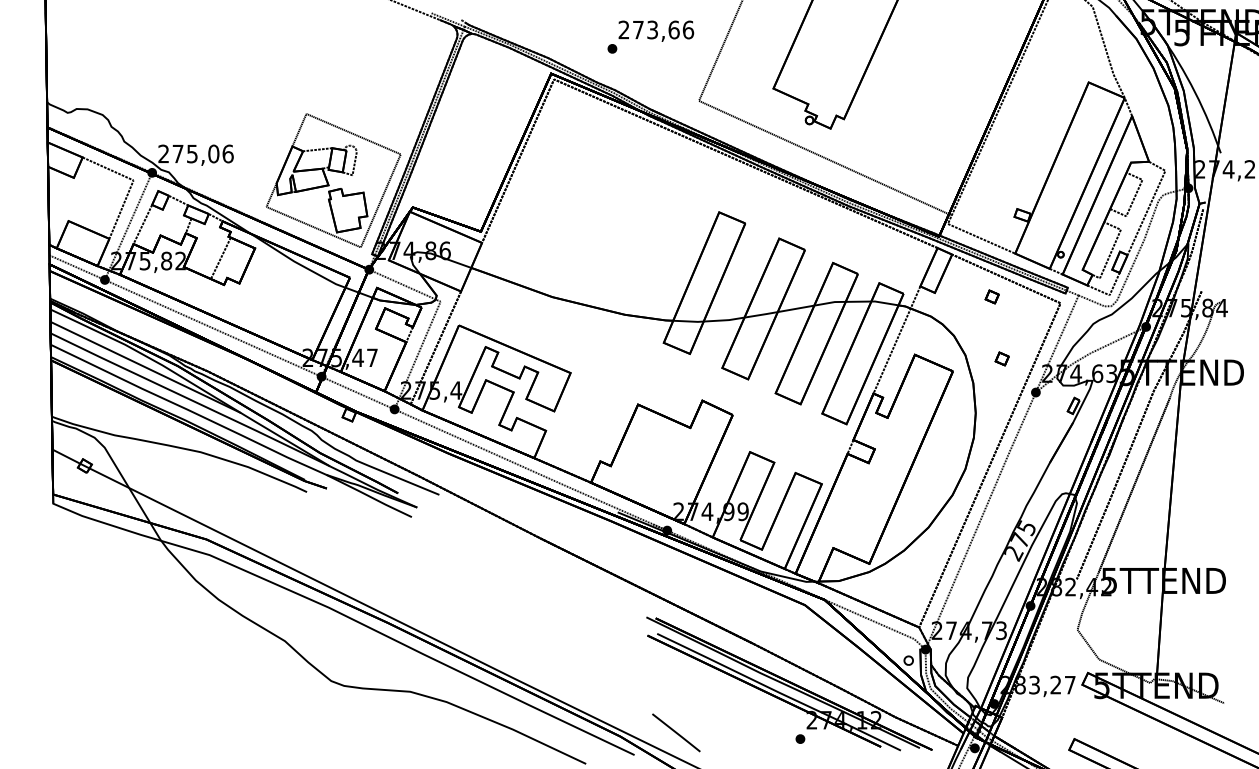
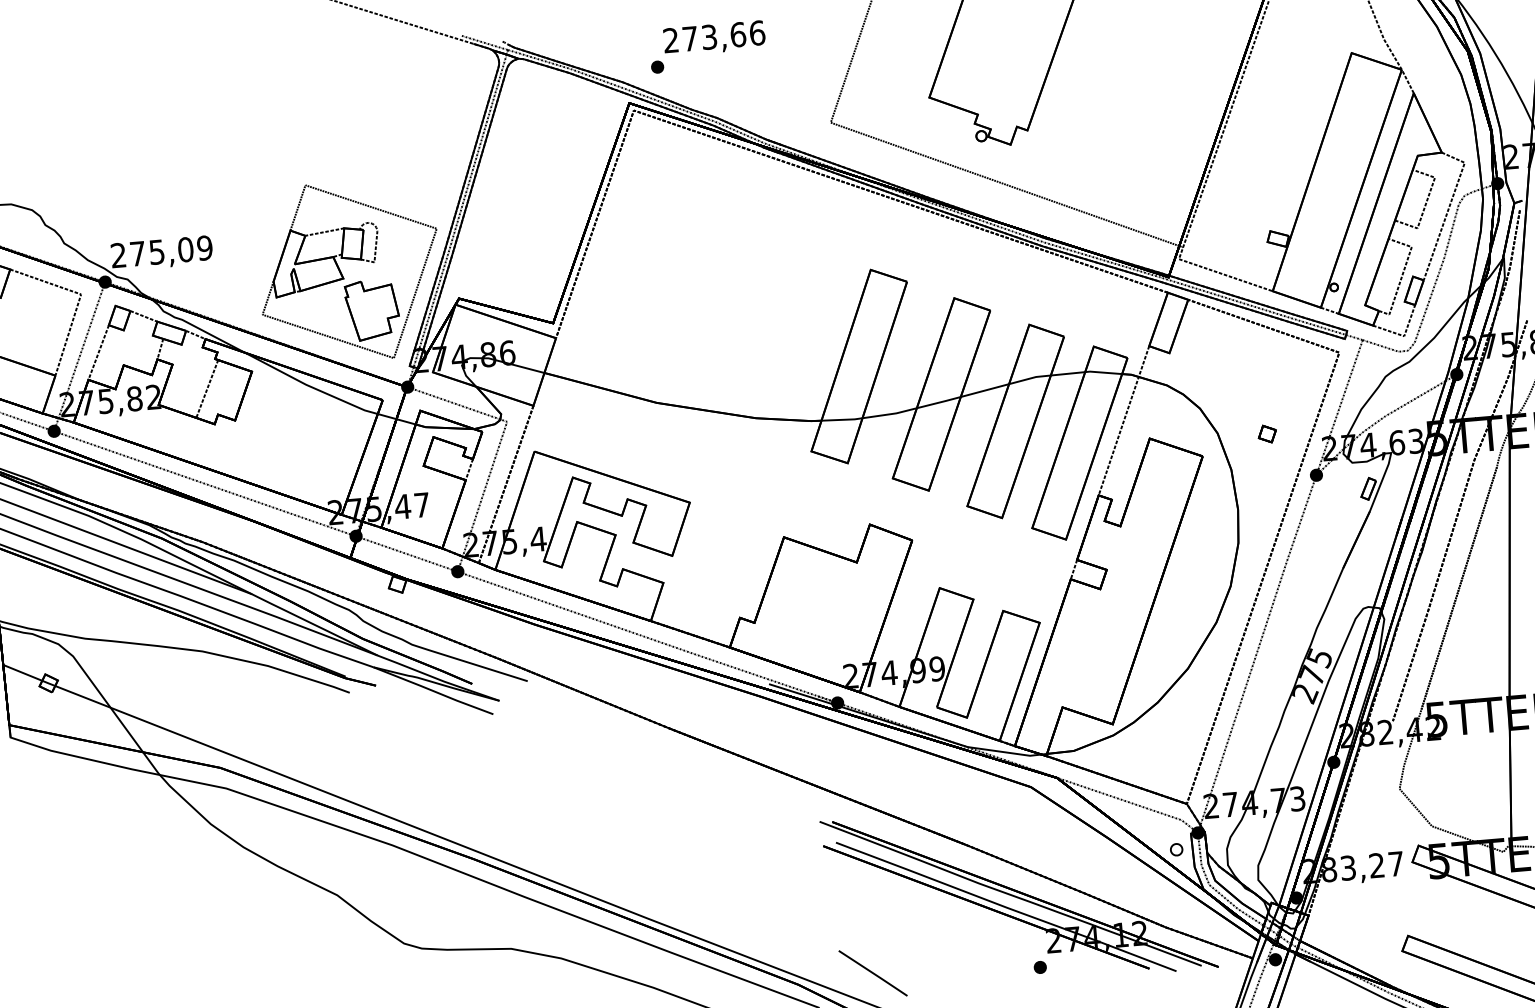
text: (650, 36) -> (707, 46), moved
text: (227, 153) -> (204, 247), 275,06 -> 275,09
part: (991, 296) -> (1245, 351), removed

